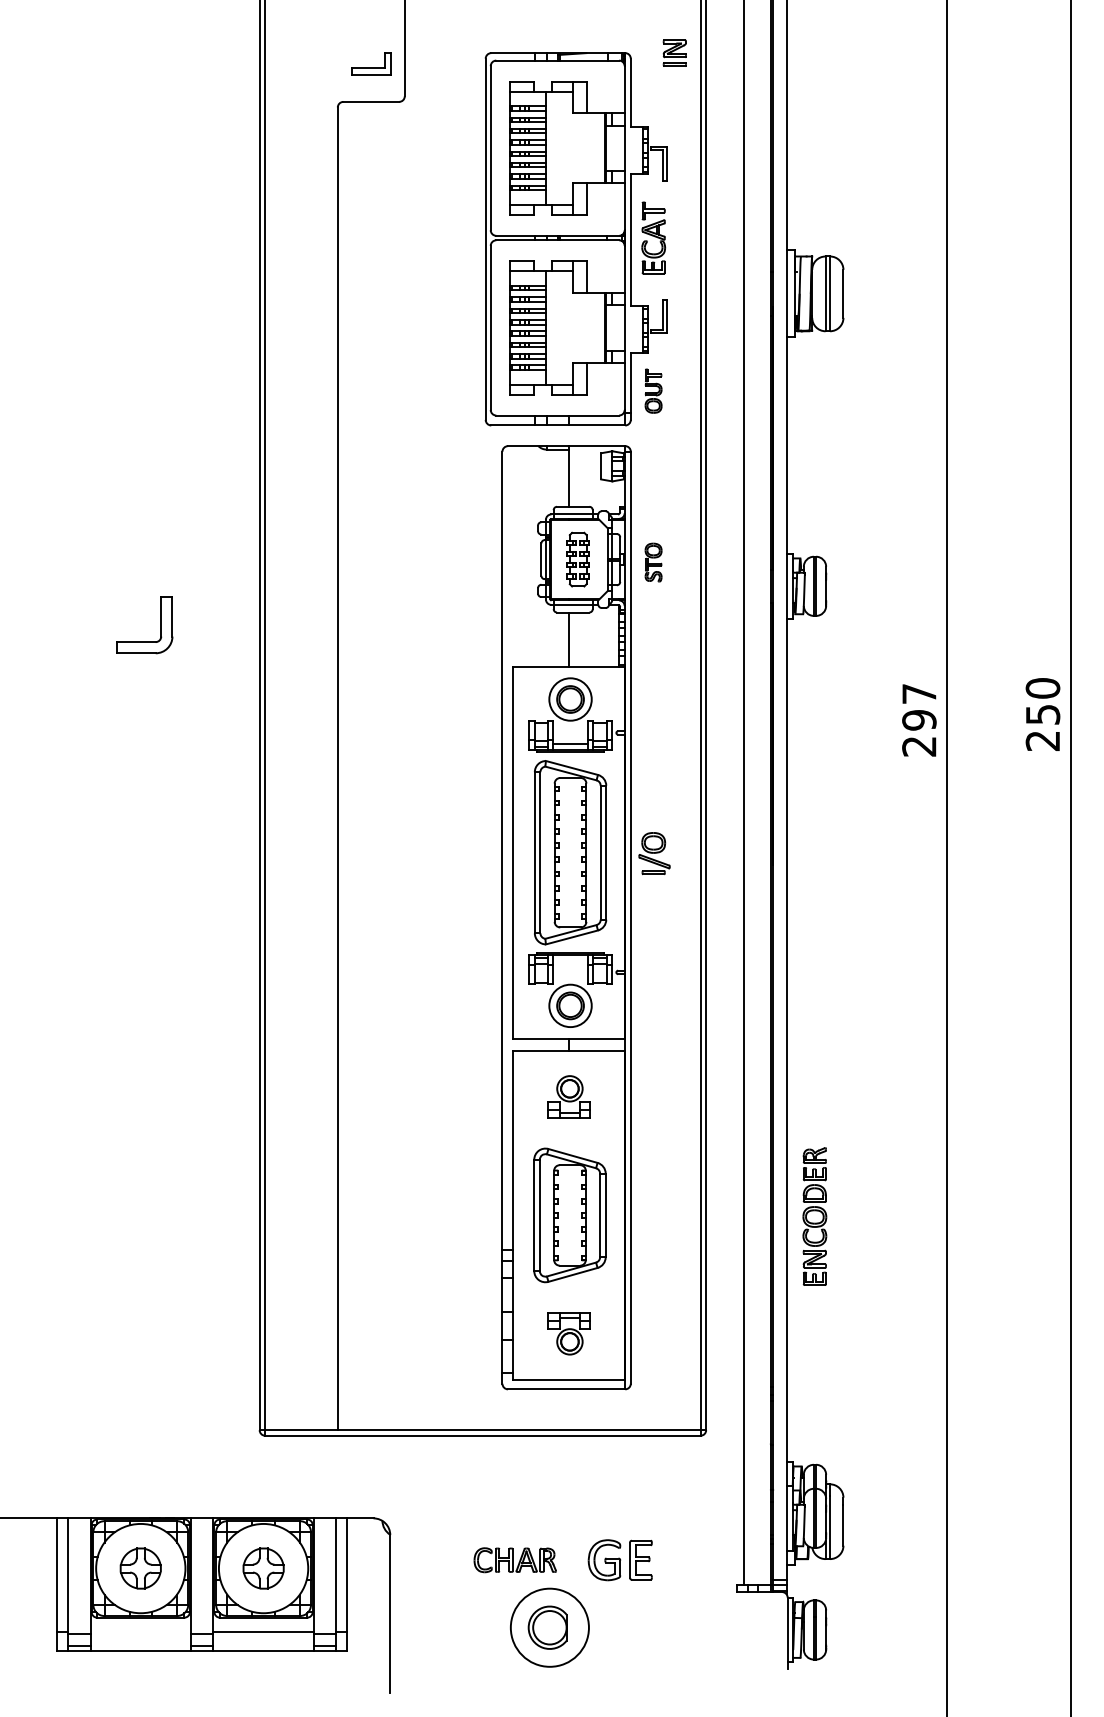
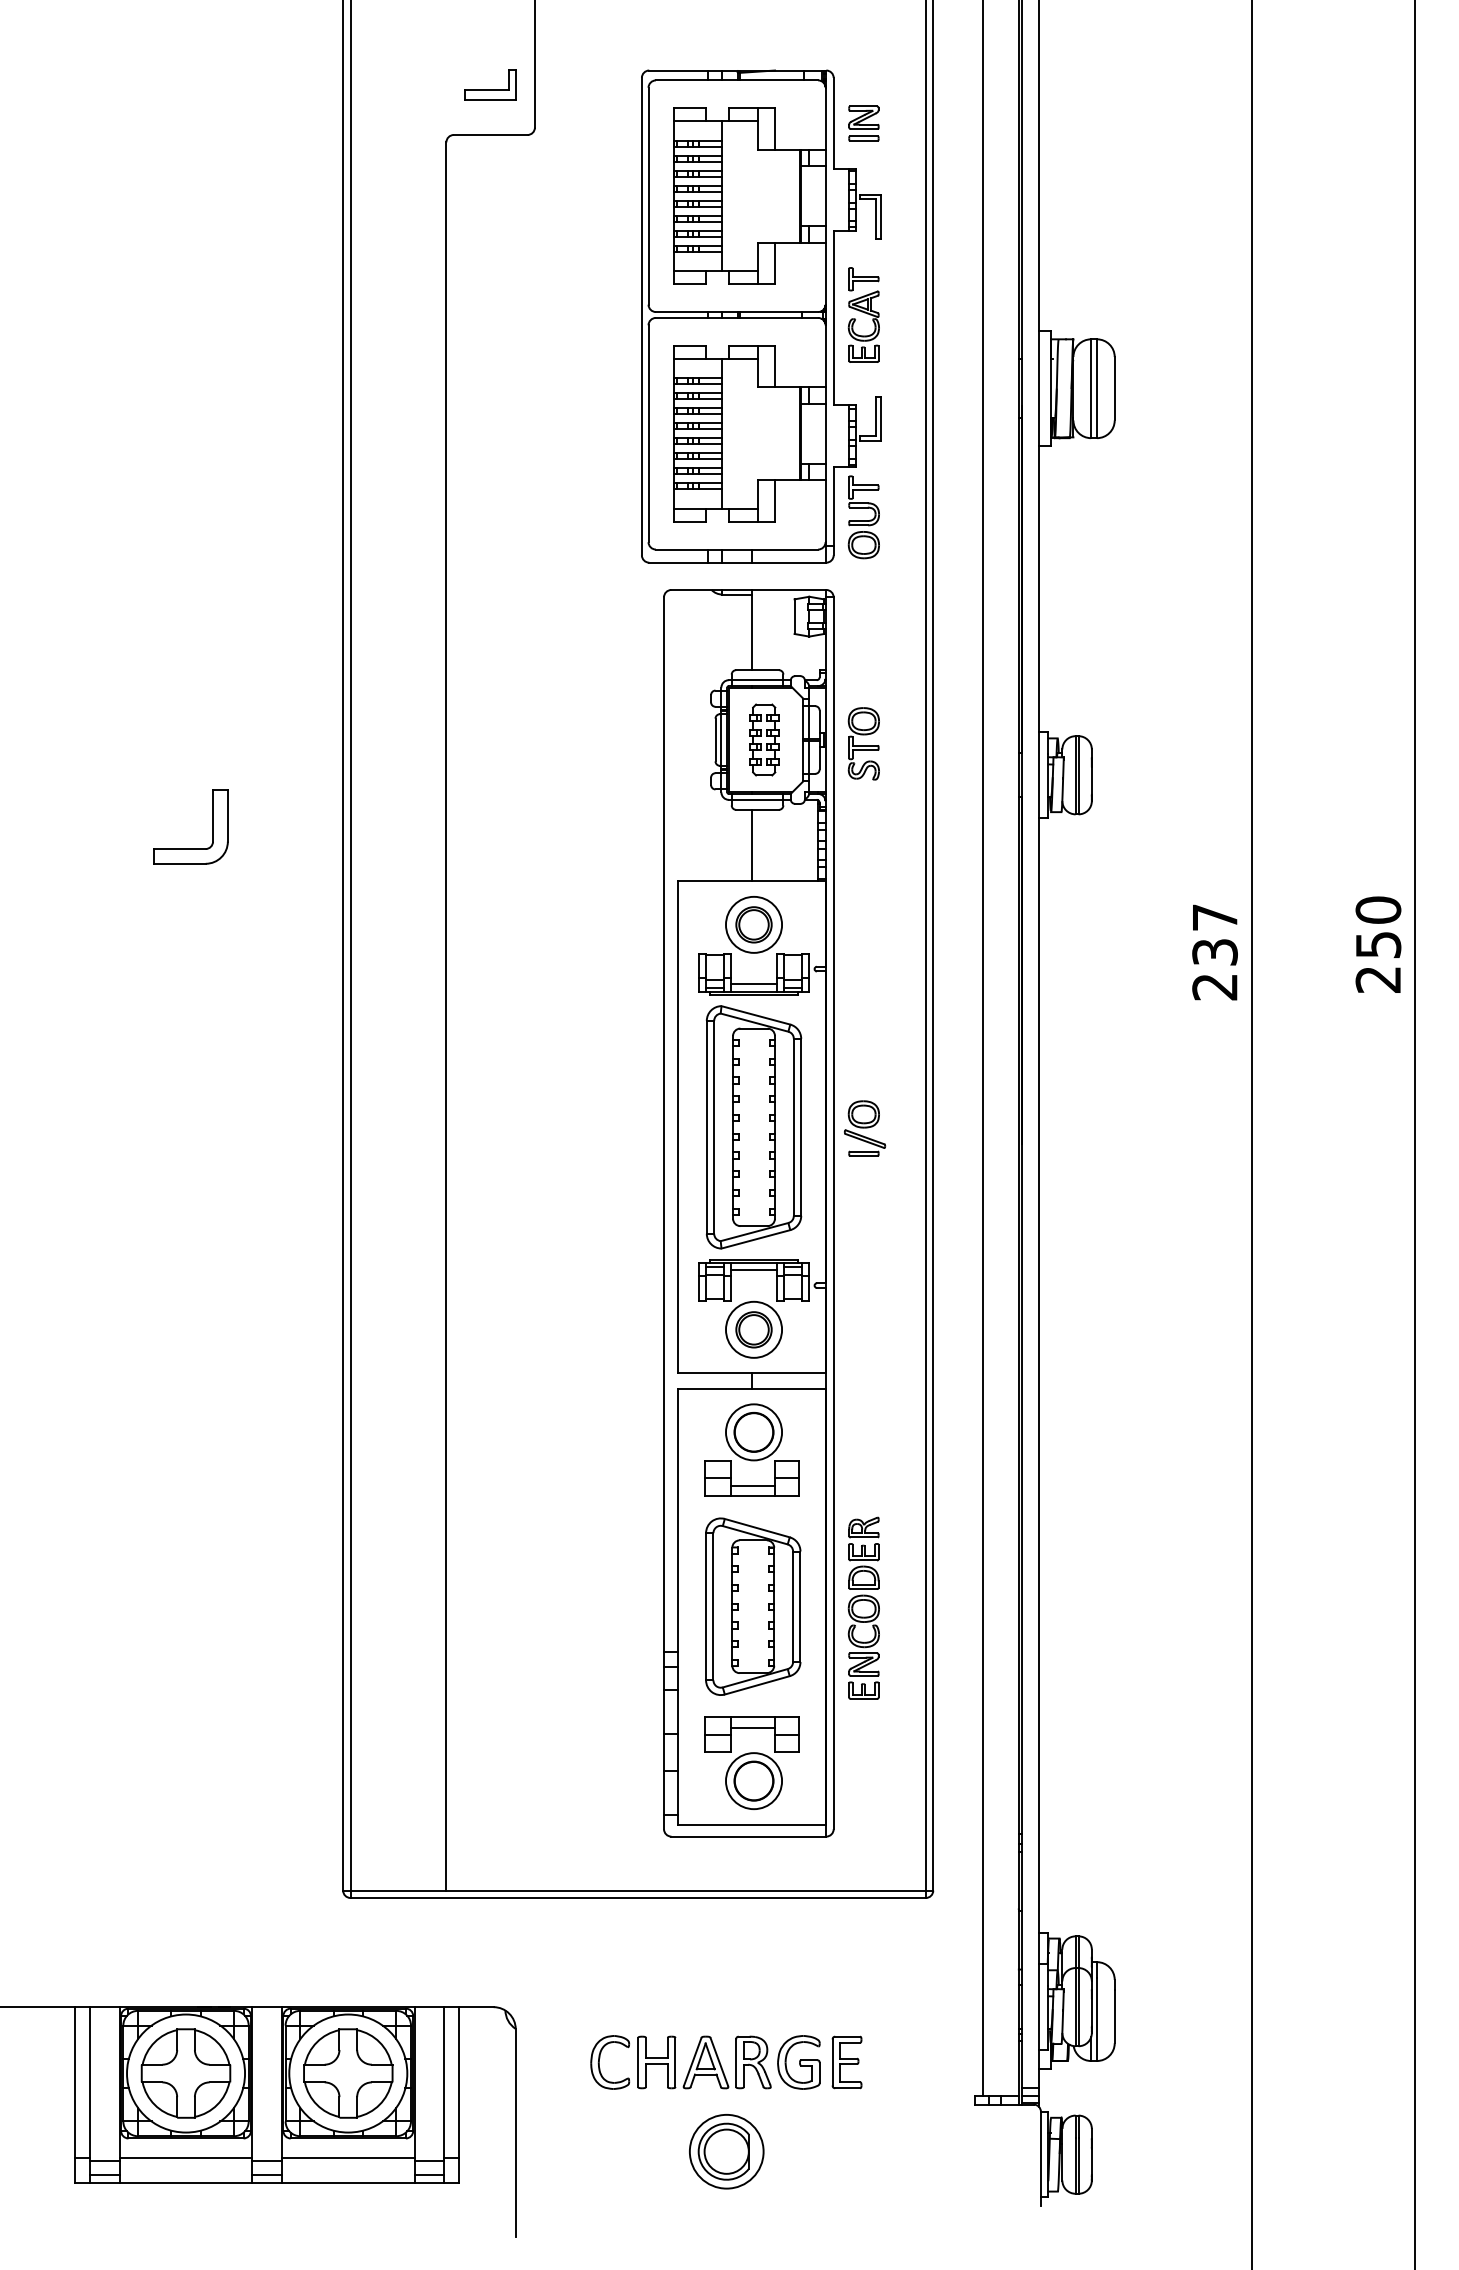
part: (674, 53) -> (863, 123), moved
part: (653, 391) -> (863, 517), size x1.43
part: (653, 562) -> (863, 743), size x1.43
text: (918, 720) -> (1214, 952), 297 -> 237
line: (570, 961) -> (753, 1270), added
part: (568, 1096) -> (751, 1449), size x1.67
part: (814, 1215) -> (863, 1607), moved
part: (568, 1333) -> (751, 1762), size x1.67
part: (514, 1560) -> (680, 2062), size x1.67
part: (140, 1568) -> (185, 2073), size x1.67
part: (263, 1568) -> (348, 2073), size x1.67
circle: (549, 1627) -> (726, 2151), size x0.71
line: (140, 1632) -> (185, 2157), added

